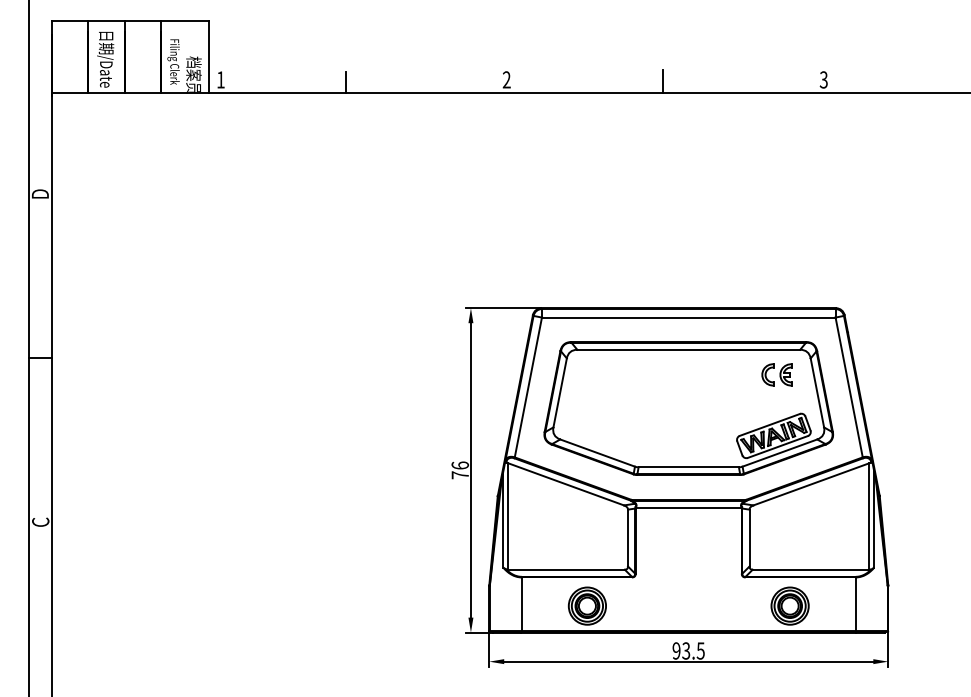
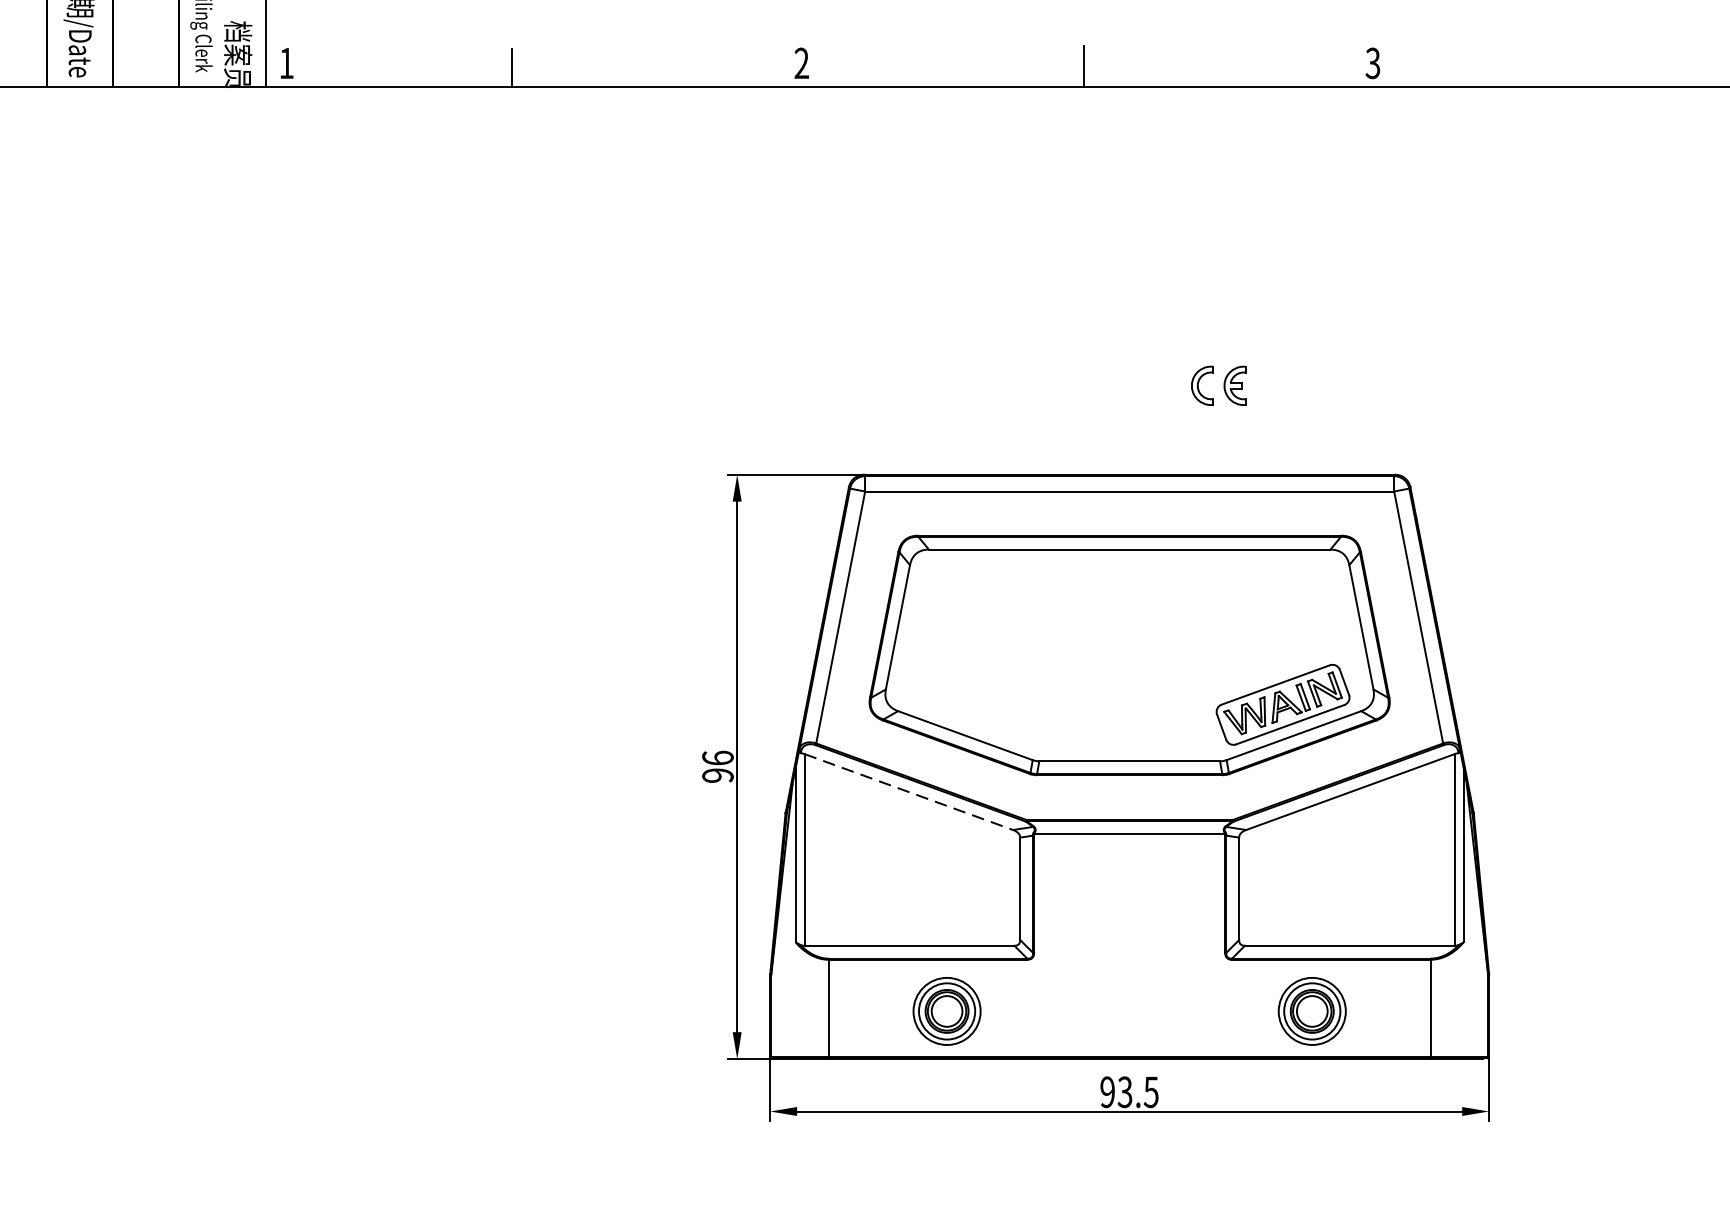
part: (776, 374) -> (1217, 385), moved
text: (459, 475) -> (716, 776), 76 -> 96
line: (566, 484) -> (909, 792), solid -> dashed

